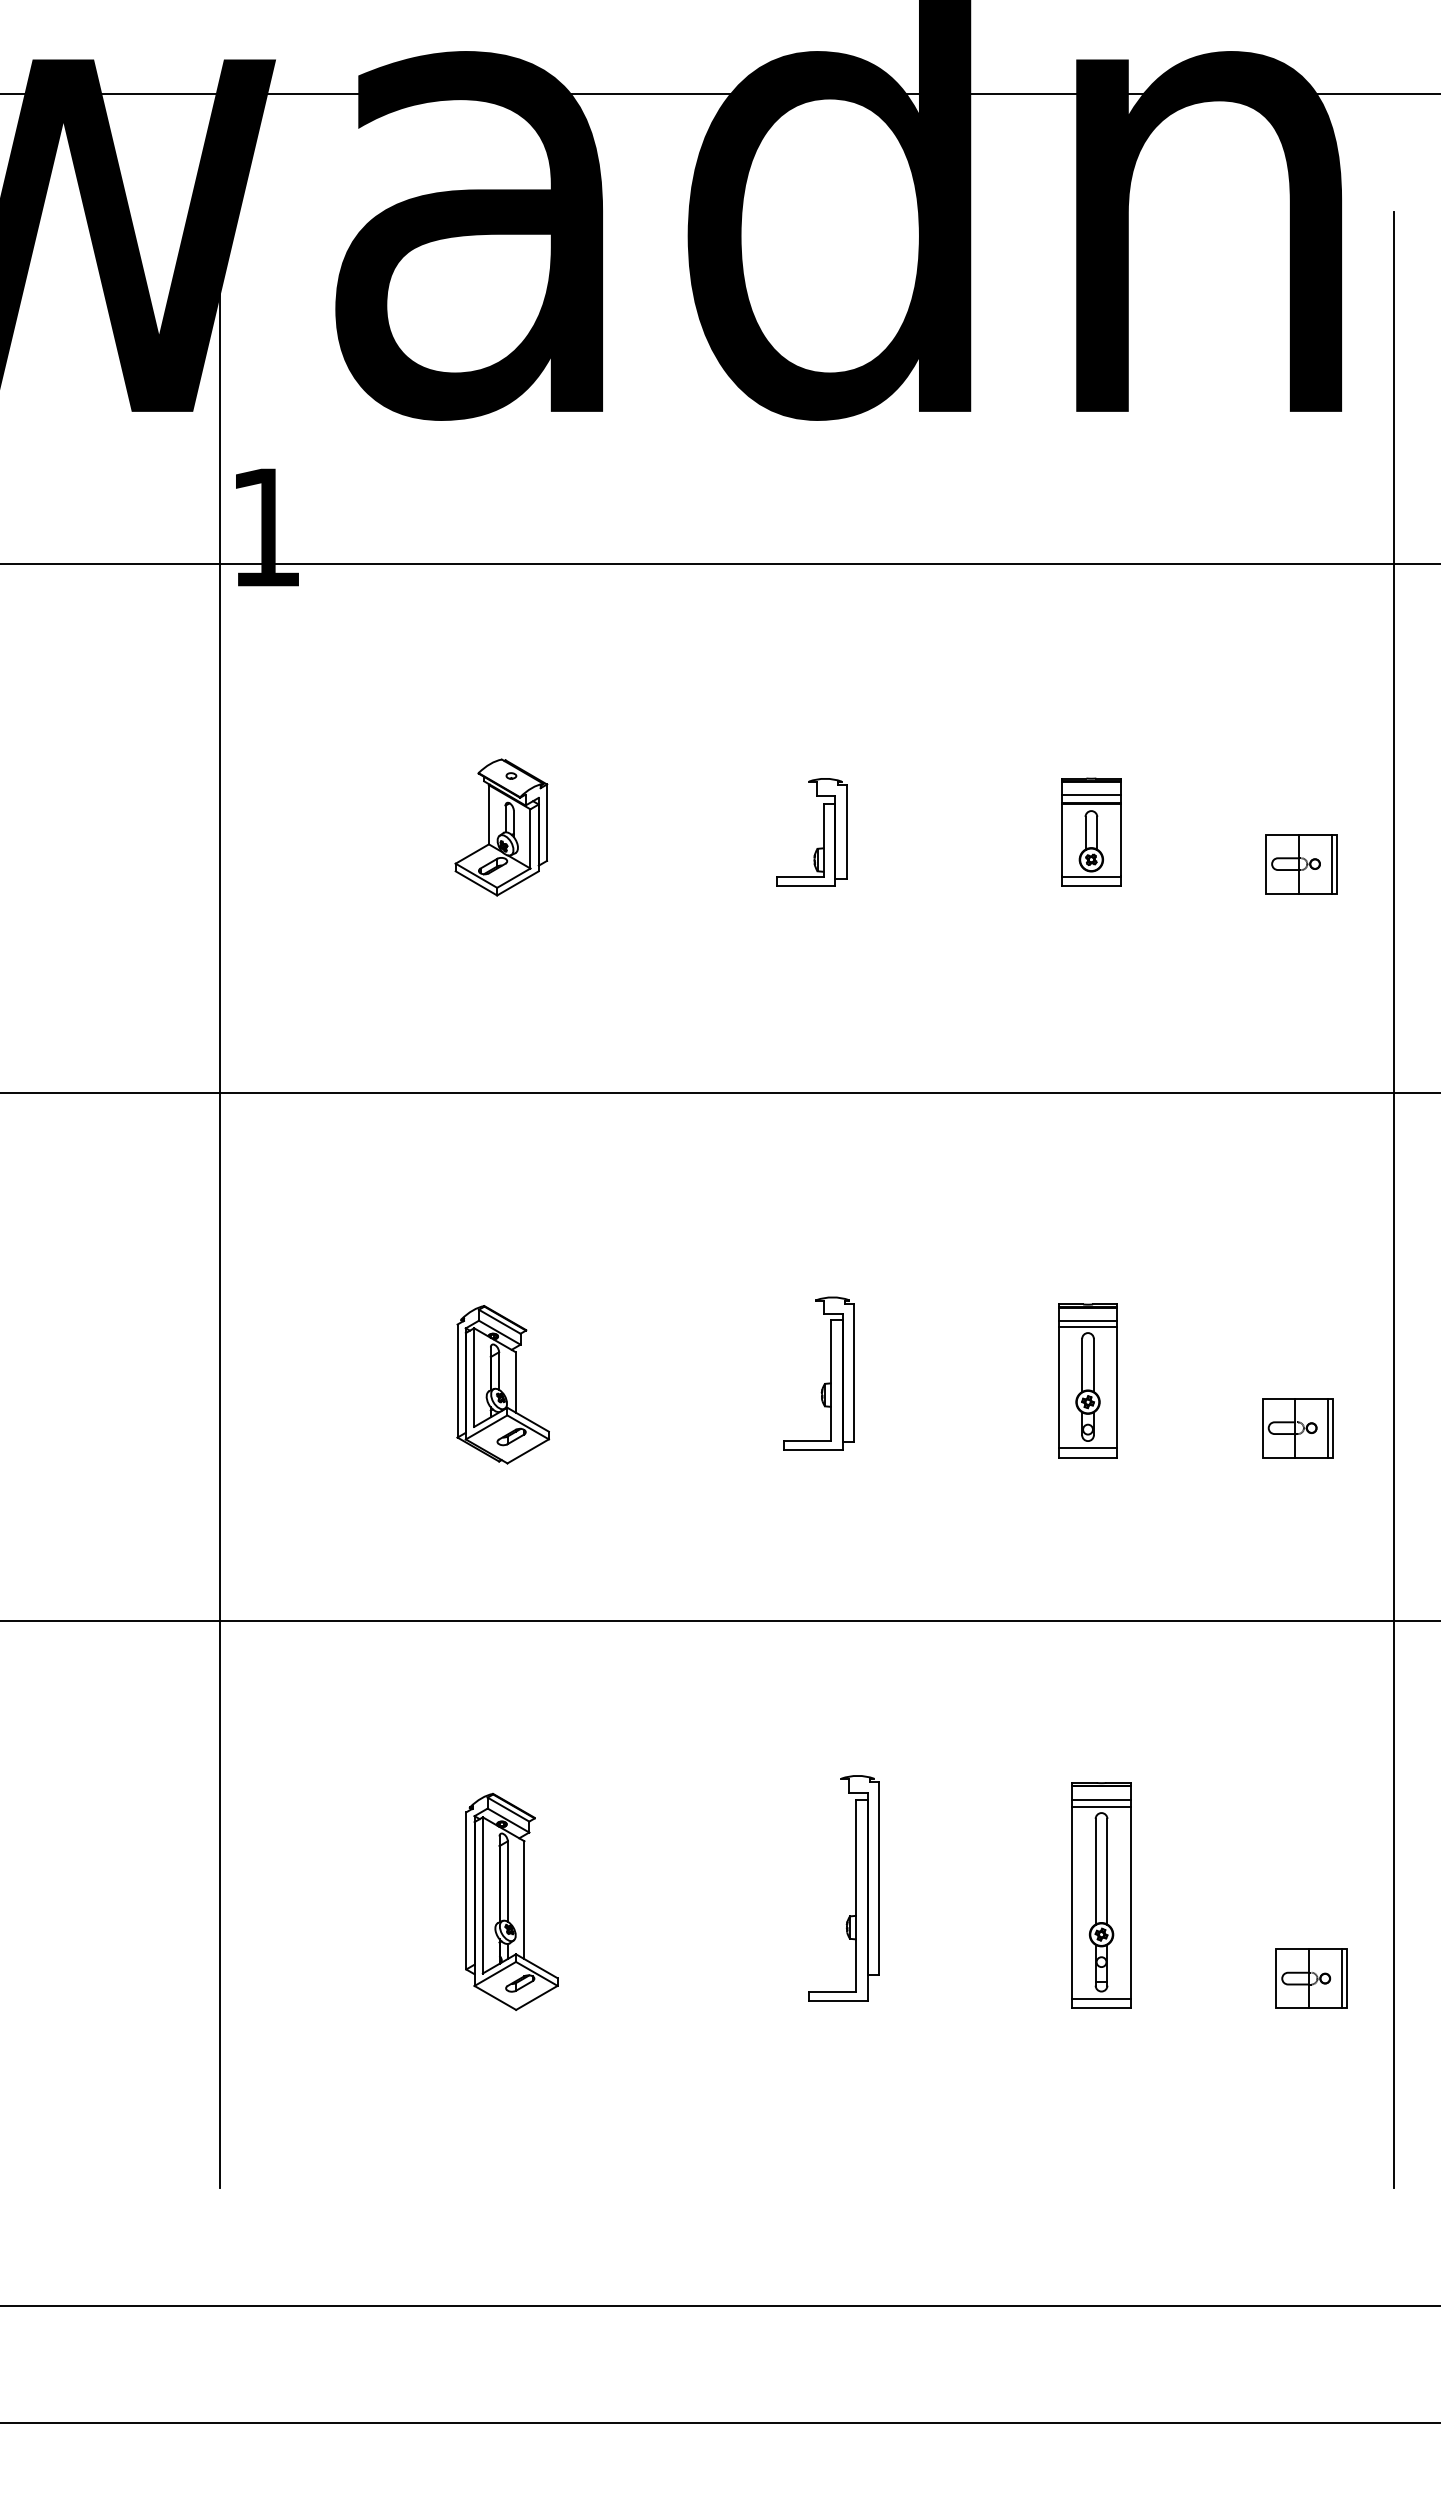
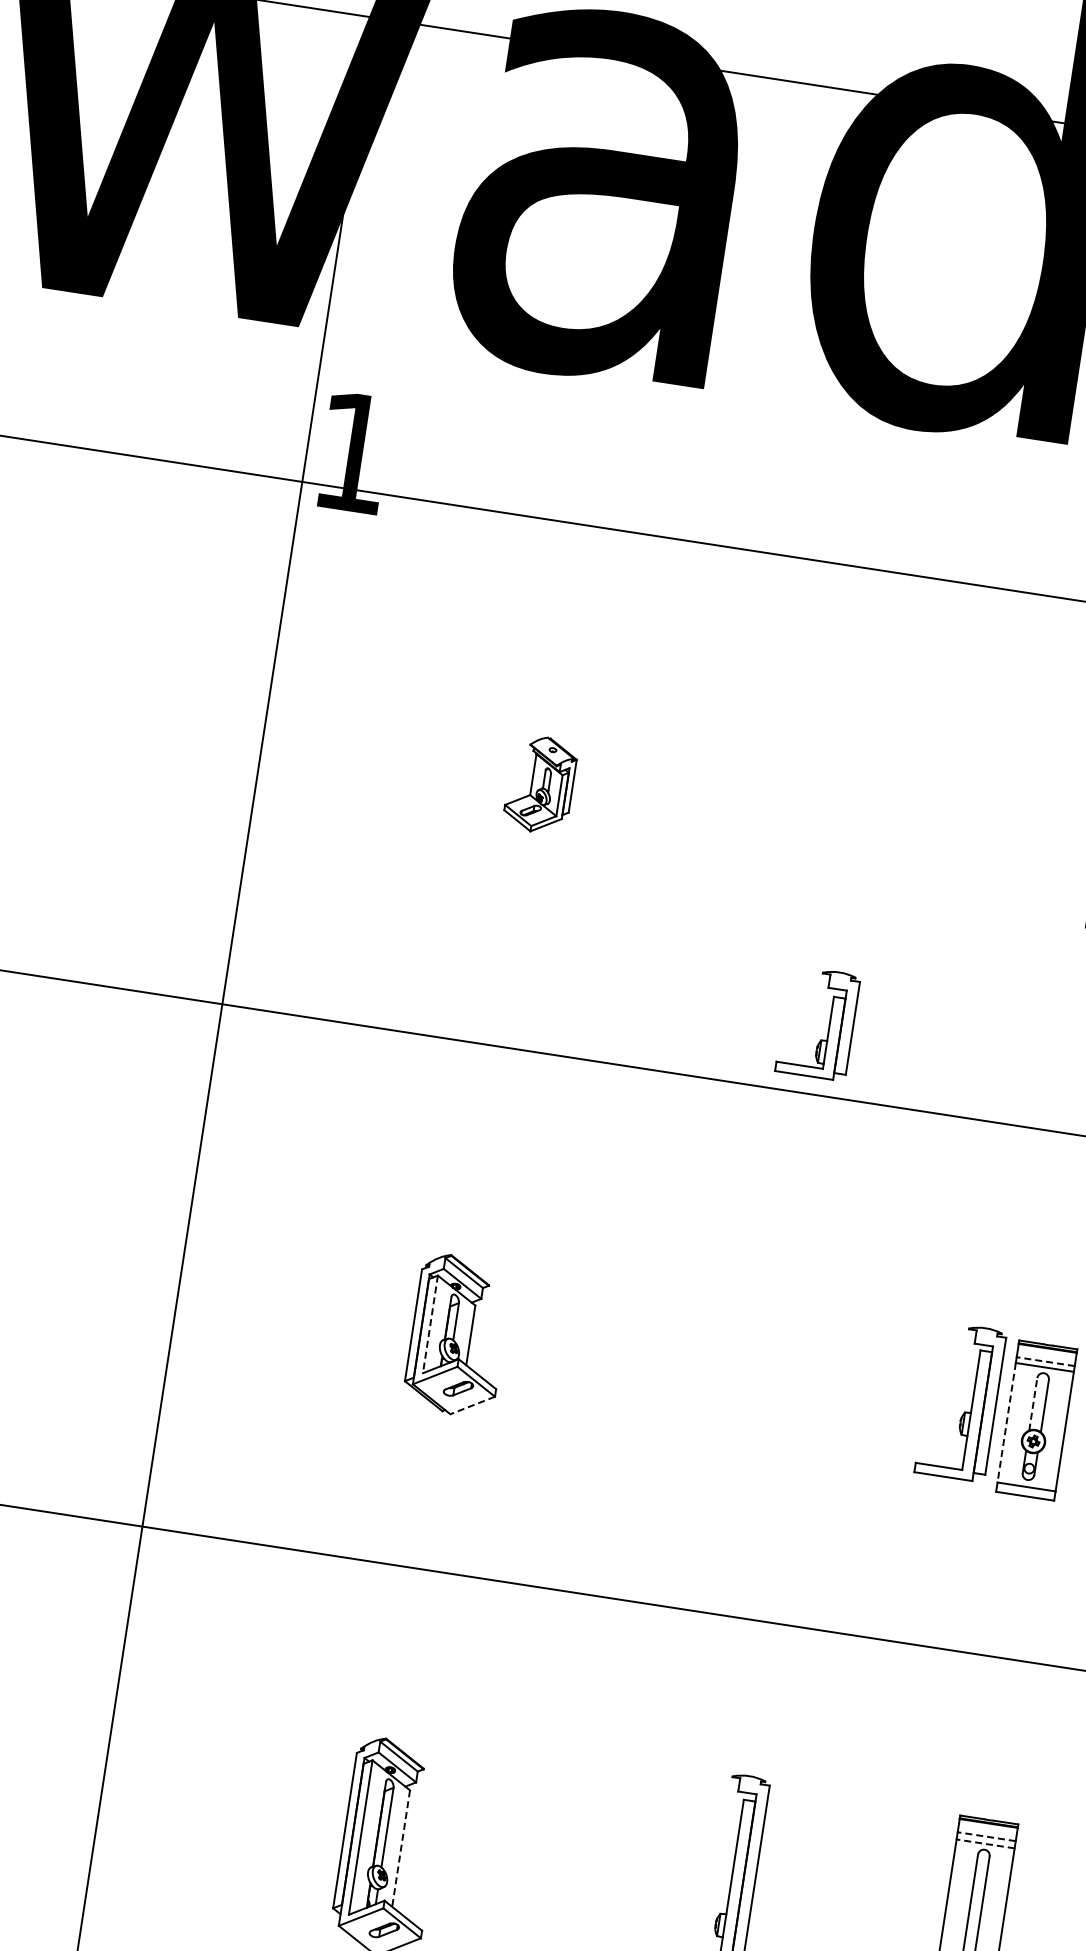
part: (501, 827) -> (540, 784), size x0.7
part: (823, 832) -> (829, 1025), moved
line: (1087, 1321) -> (1045, 1361), solid -> dashed
line: (1082, 1365) -> (1033, 1404), solid -> dashed
line: (474, 1378) -> (430, 1325), solid -> dashed
part: (825, 1382) -> (965, 1411), moved
line: (1058, 1388) -> (1006, 1423), solid -> dashed
line: (528, 1451) -> (472, 1405), solid -> dashed
line: (1101, 1799) -> (986, 1836), solid -> dashed
line: (1101, 1807) -> (985, 1844), solid -> dashed
line: (524, 1900) -> (401, 1848), solid -> dashed

